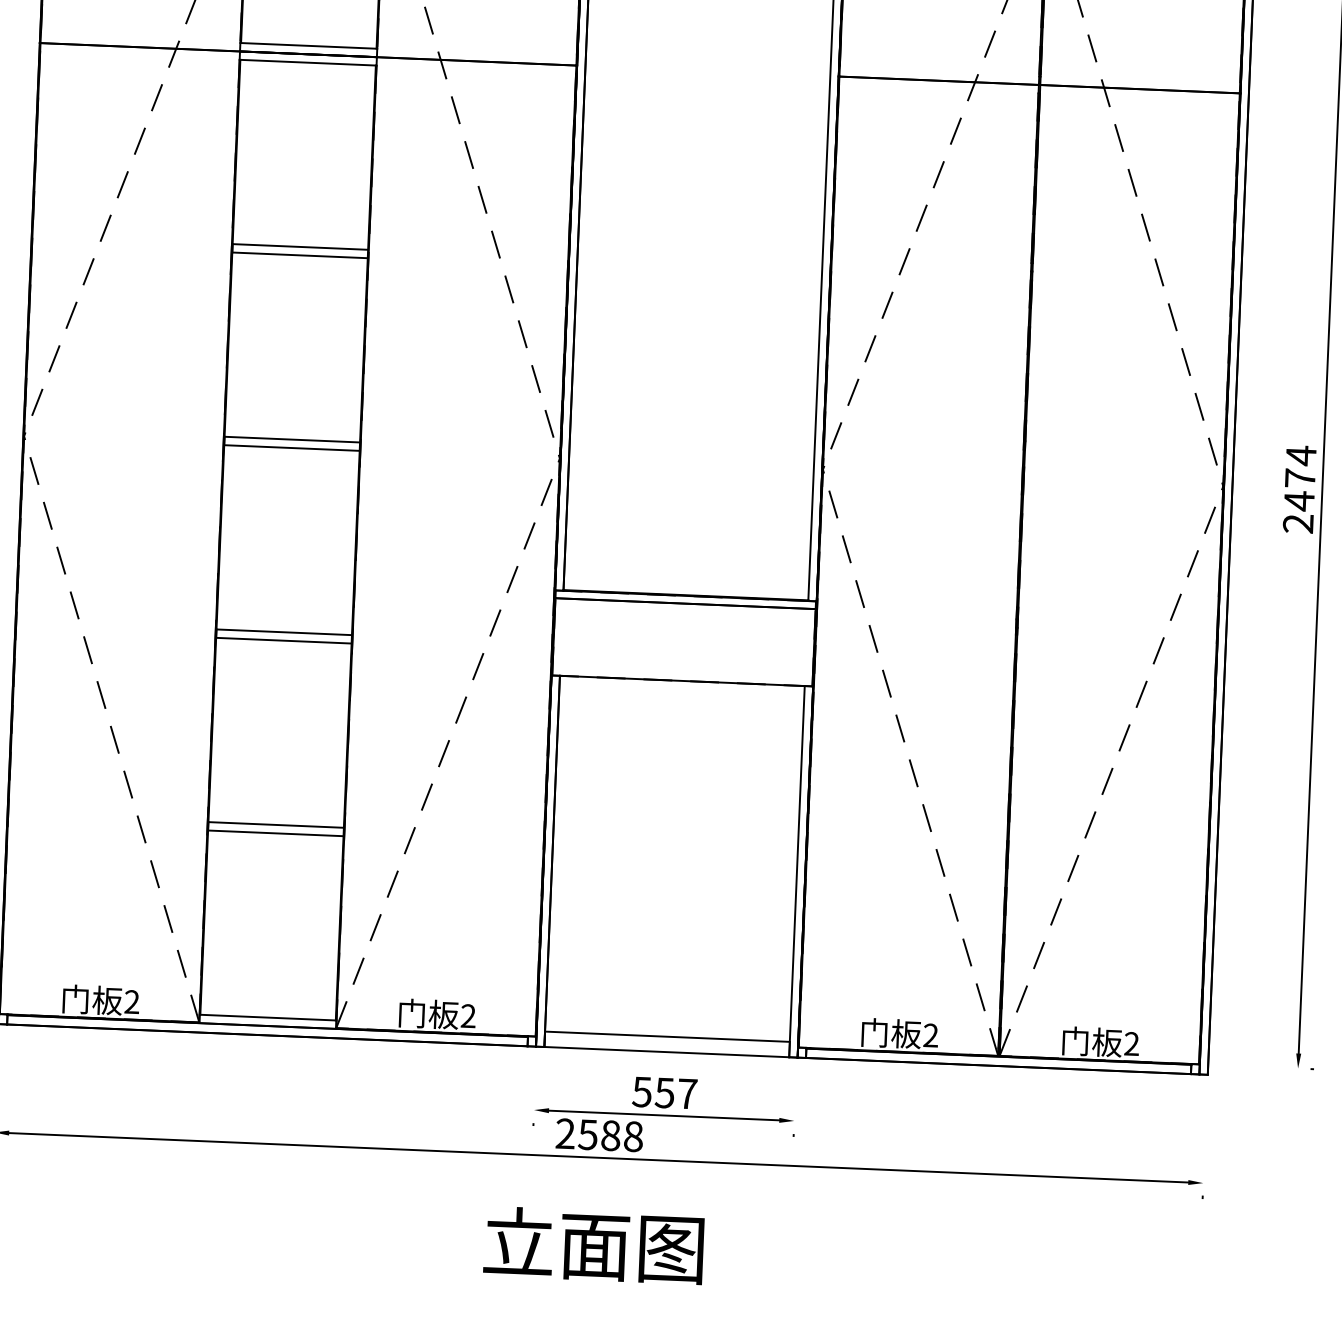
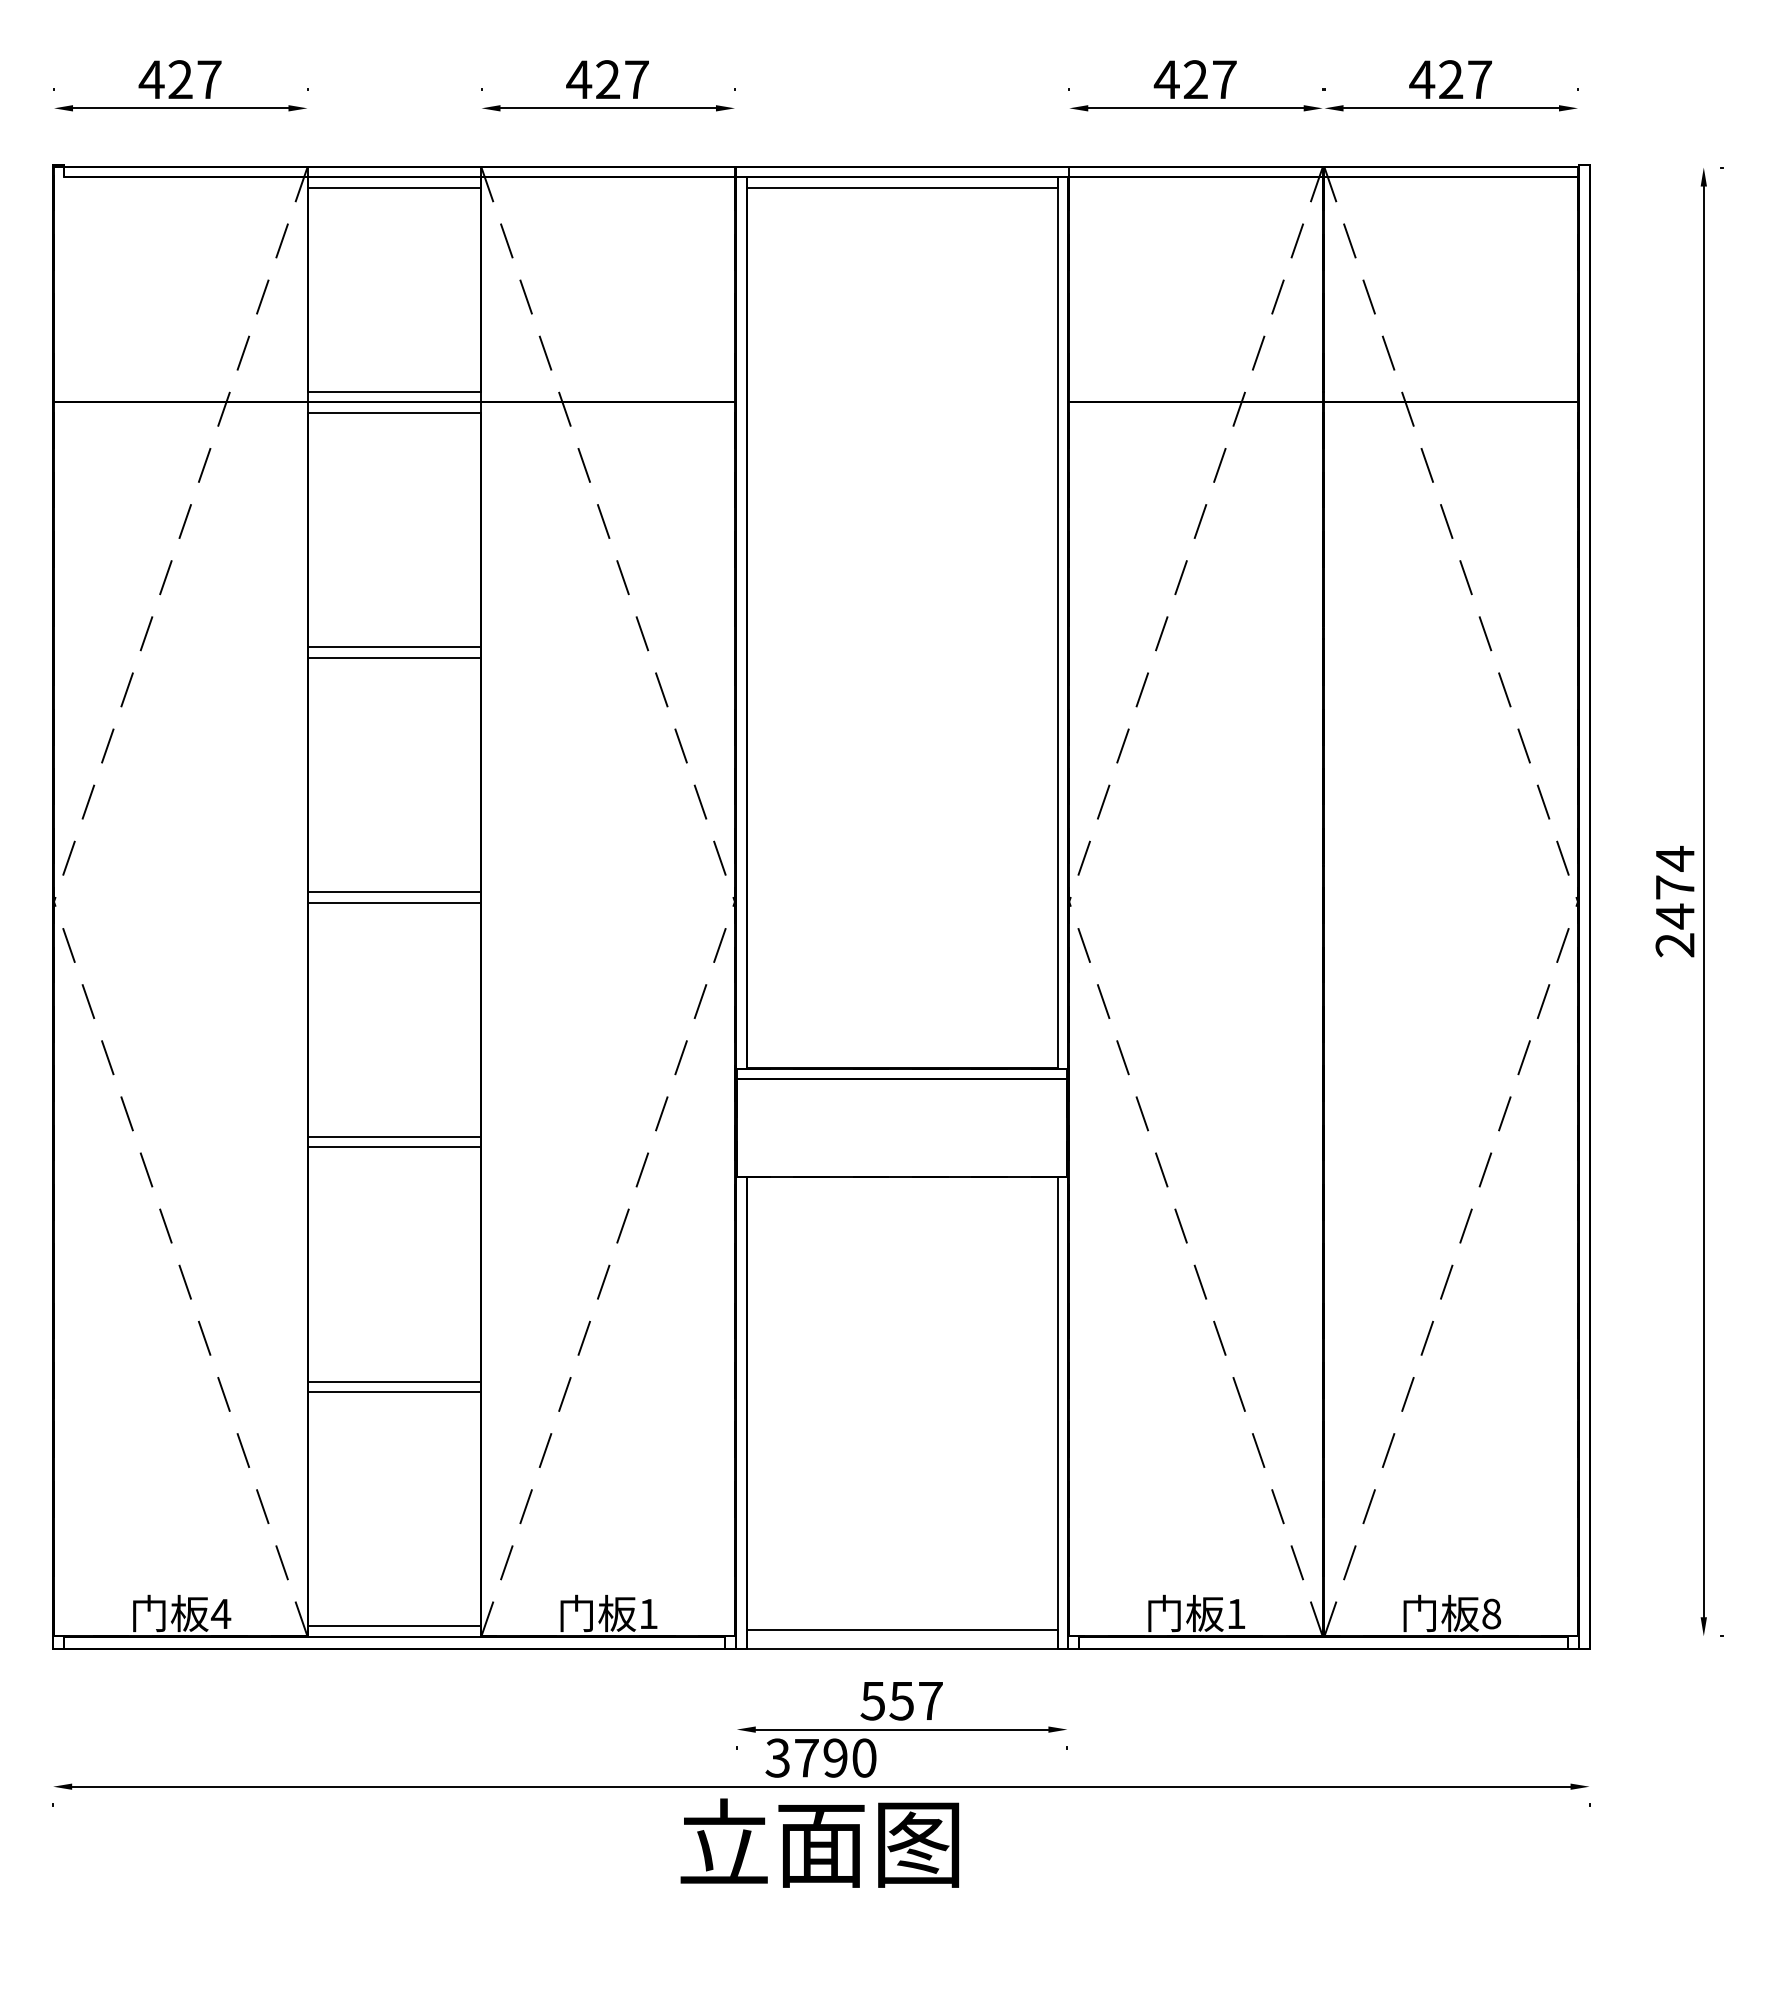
text: (131, 1001) -> (220, 1613), 2 -> 4
text: (468, 1015) -> (648, 1613), 2 -> 1
text: (931, 1035) -> (1236, 1613), 2 -> 1
text: (1131, 1043) -> (1491, 1613), 2 -> 8
text: (599, 1134) -> (820, 1757), 2588 -> 3790
text: (593, 1244) -> (819, 1842), moved

